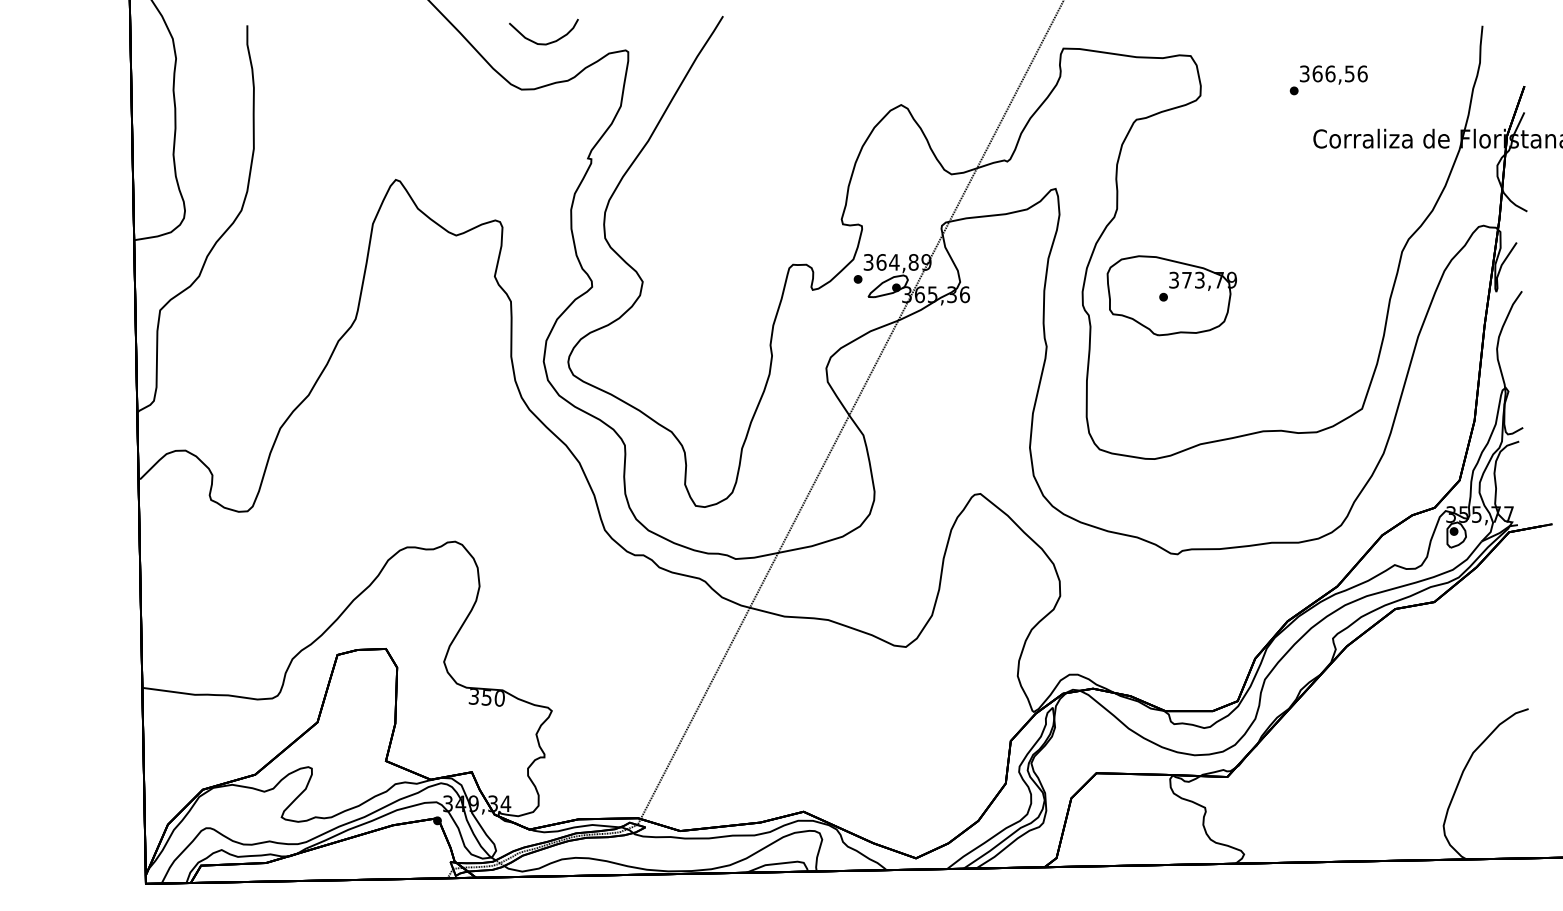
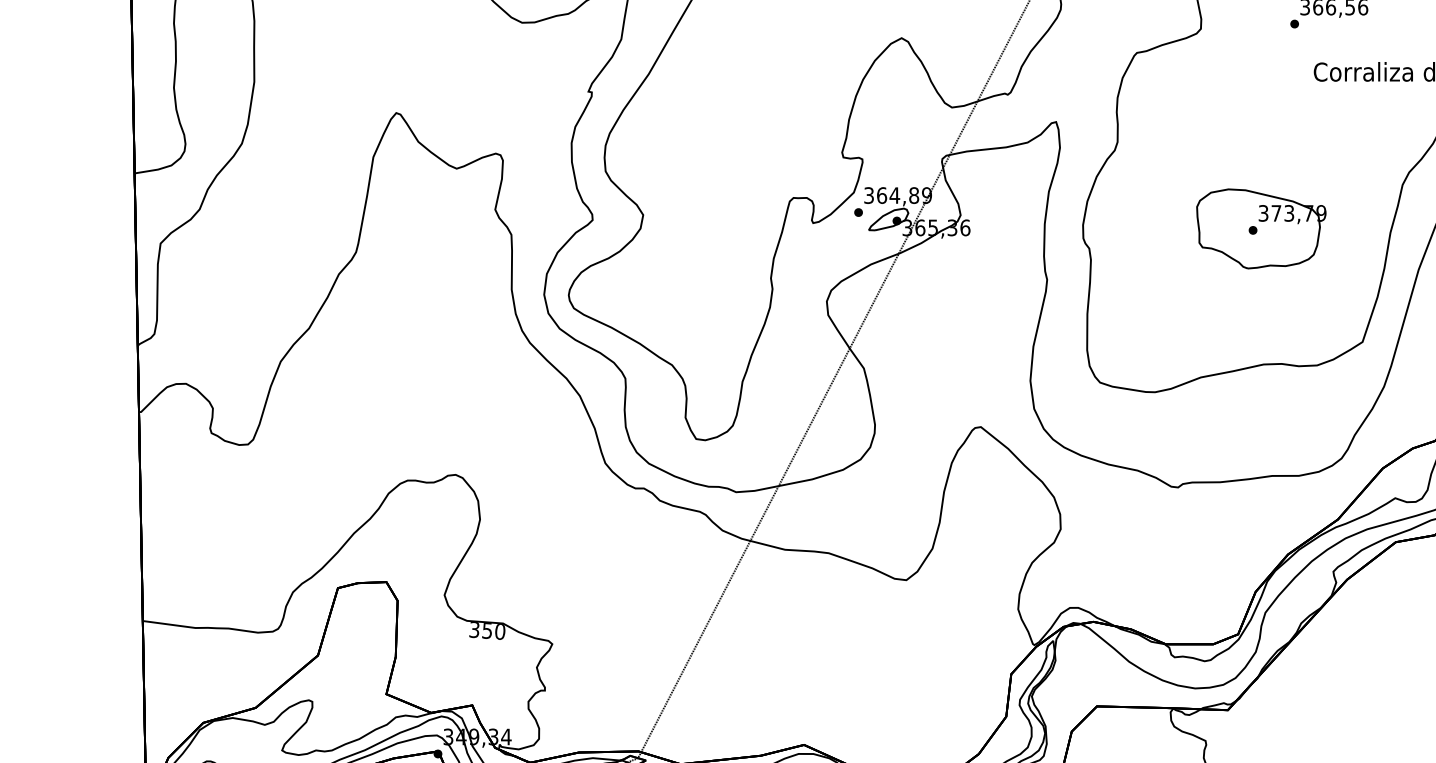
part: (1171, 295) -> (1260, 228), moved

